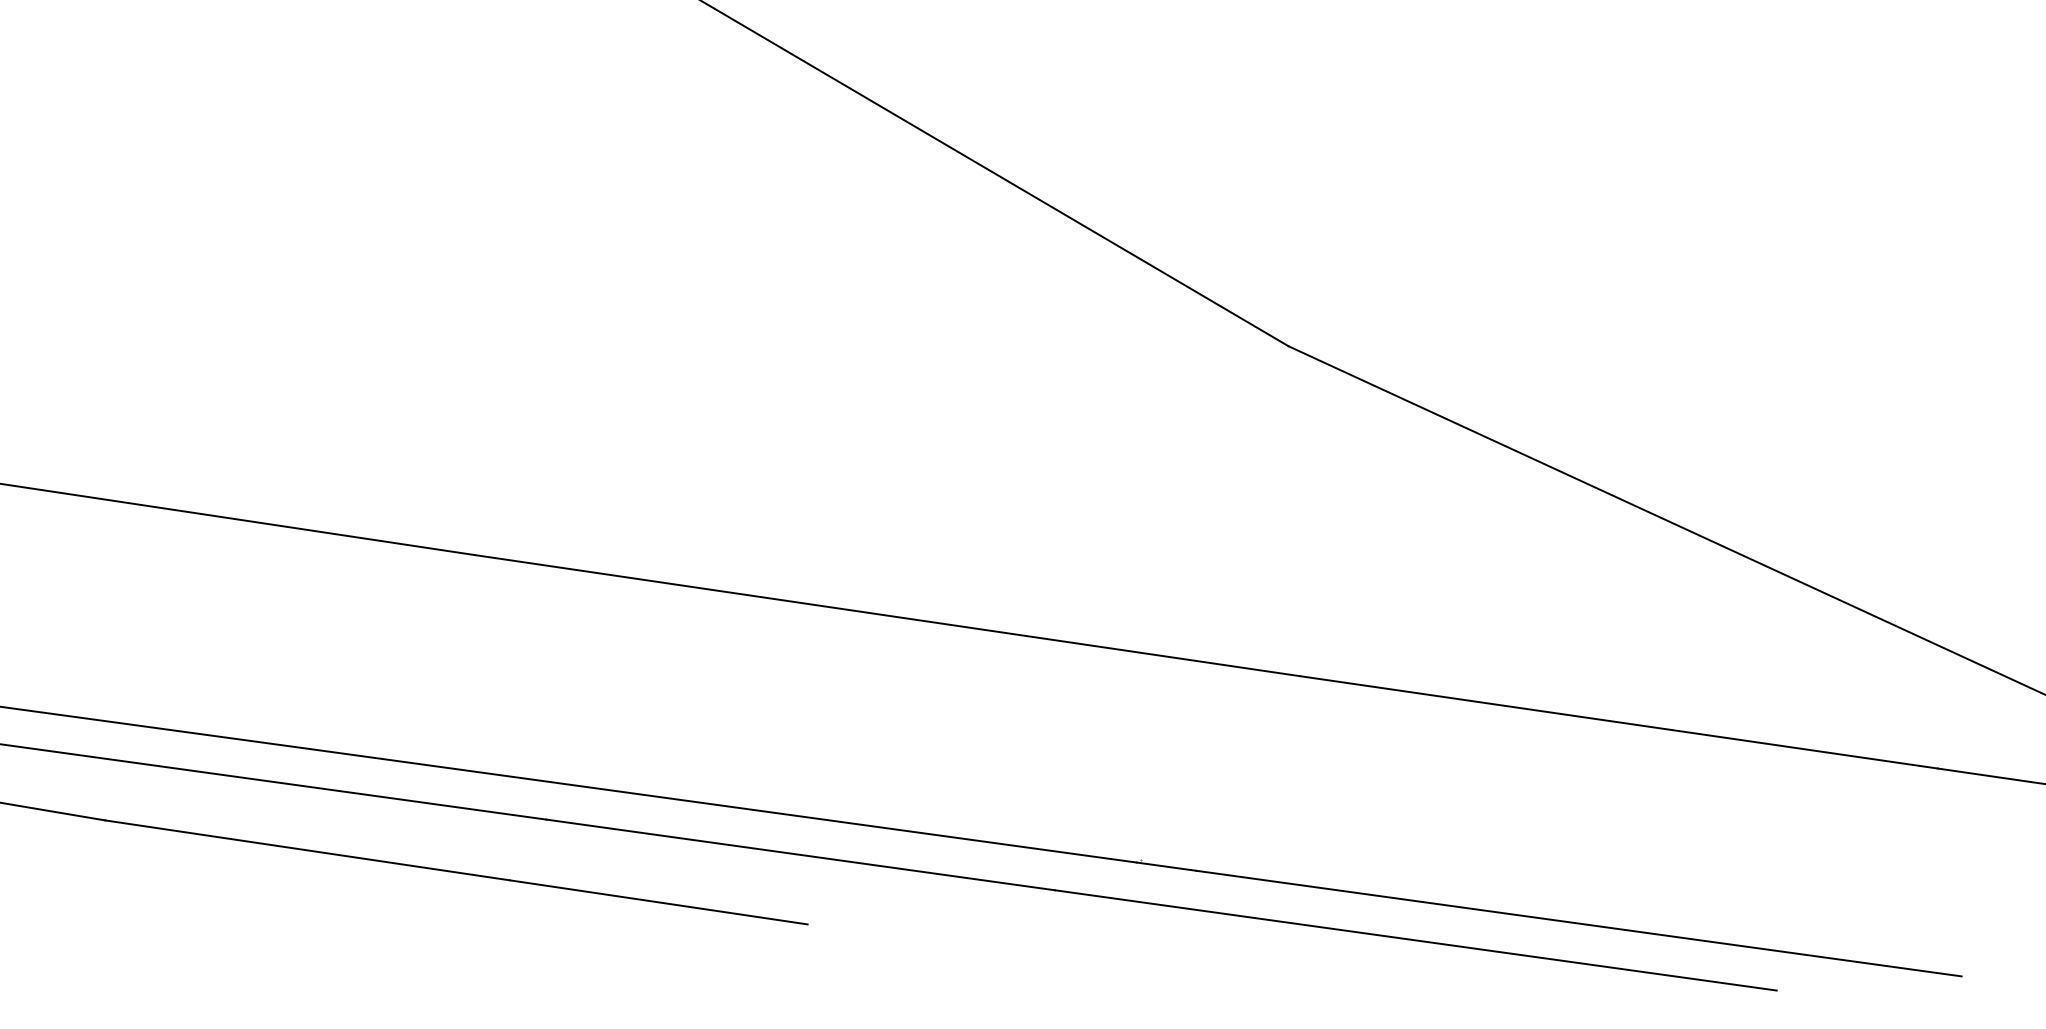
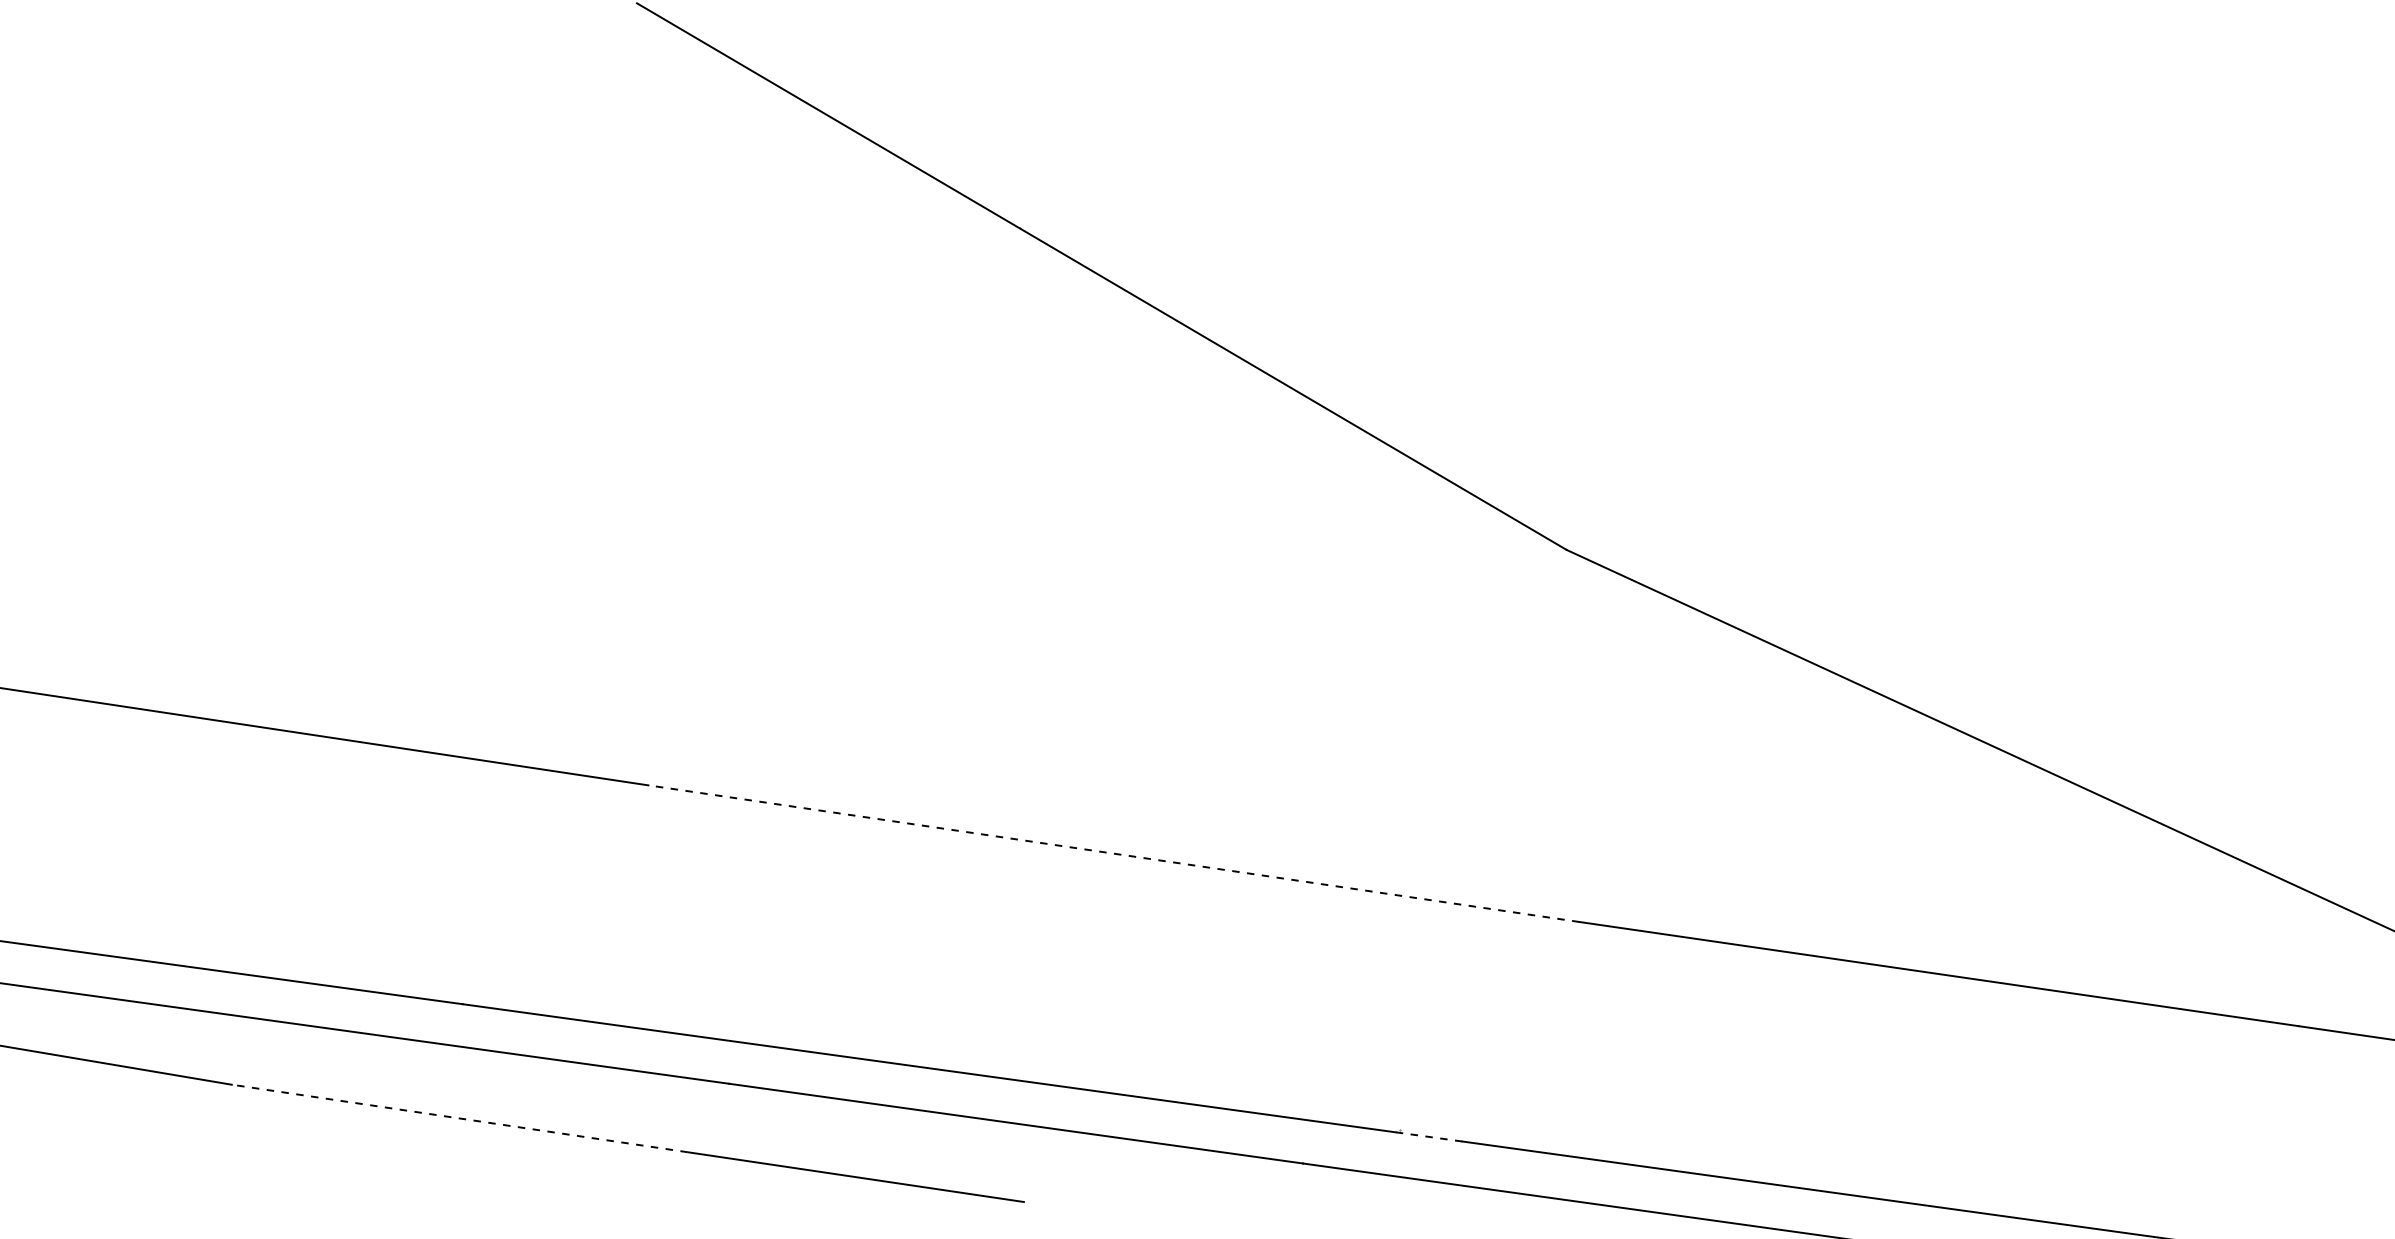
line: (887, 615) -> (1113, 853), solid -> dashed
line: (307, 850) -> (459, 1118), solid -> dashed
line: (1166, 866) -> (1428, 1136), solid -> dashed

